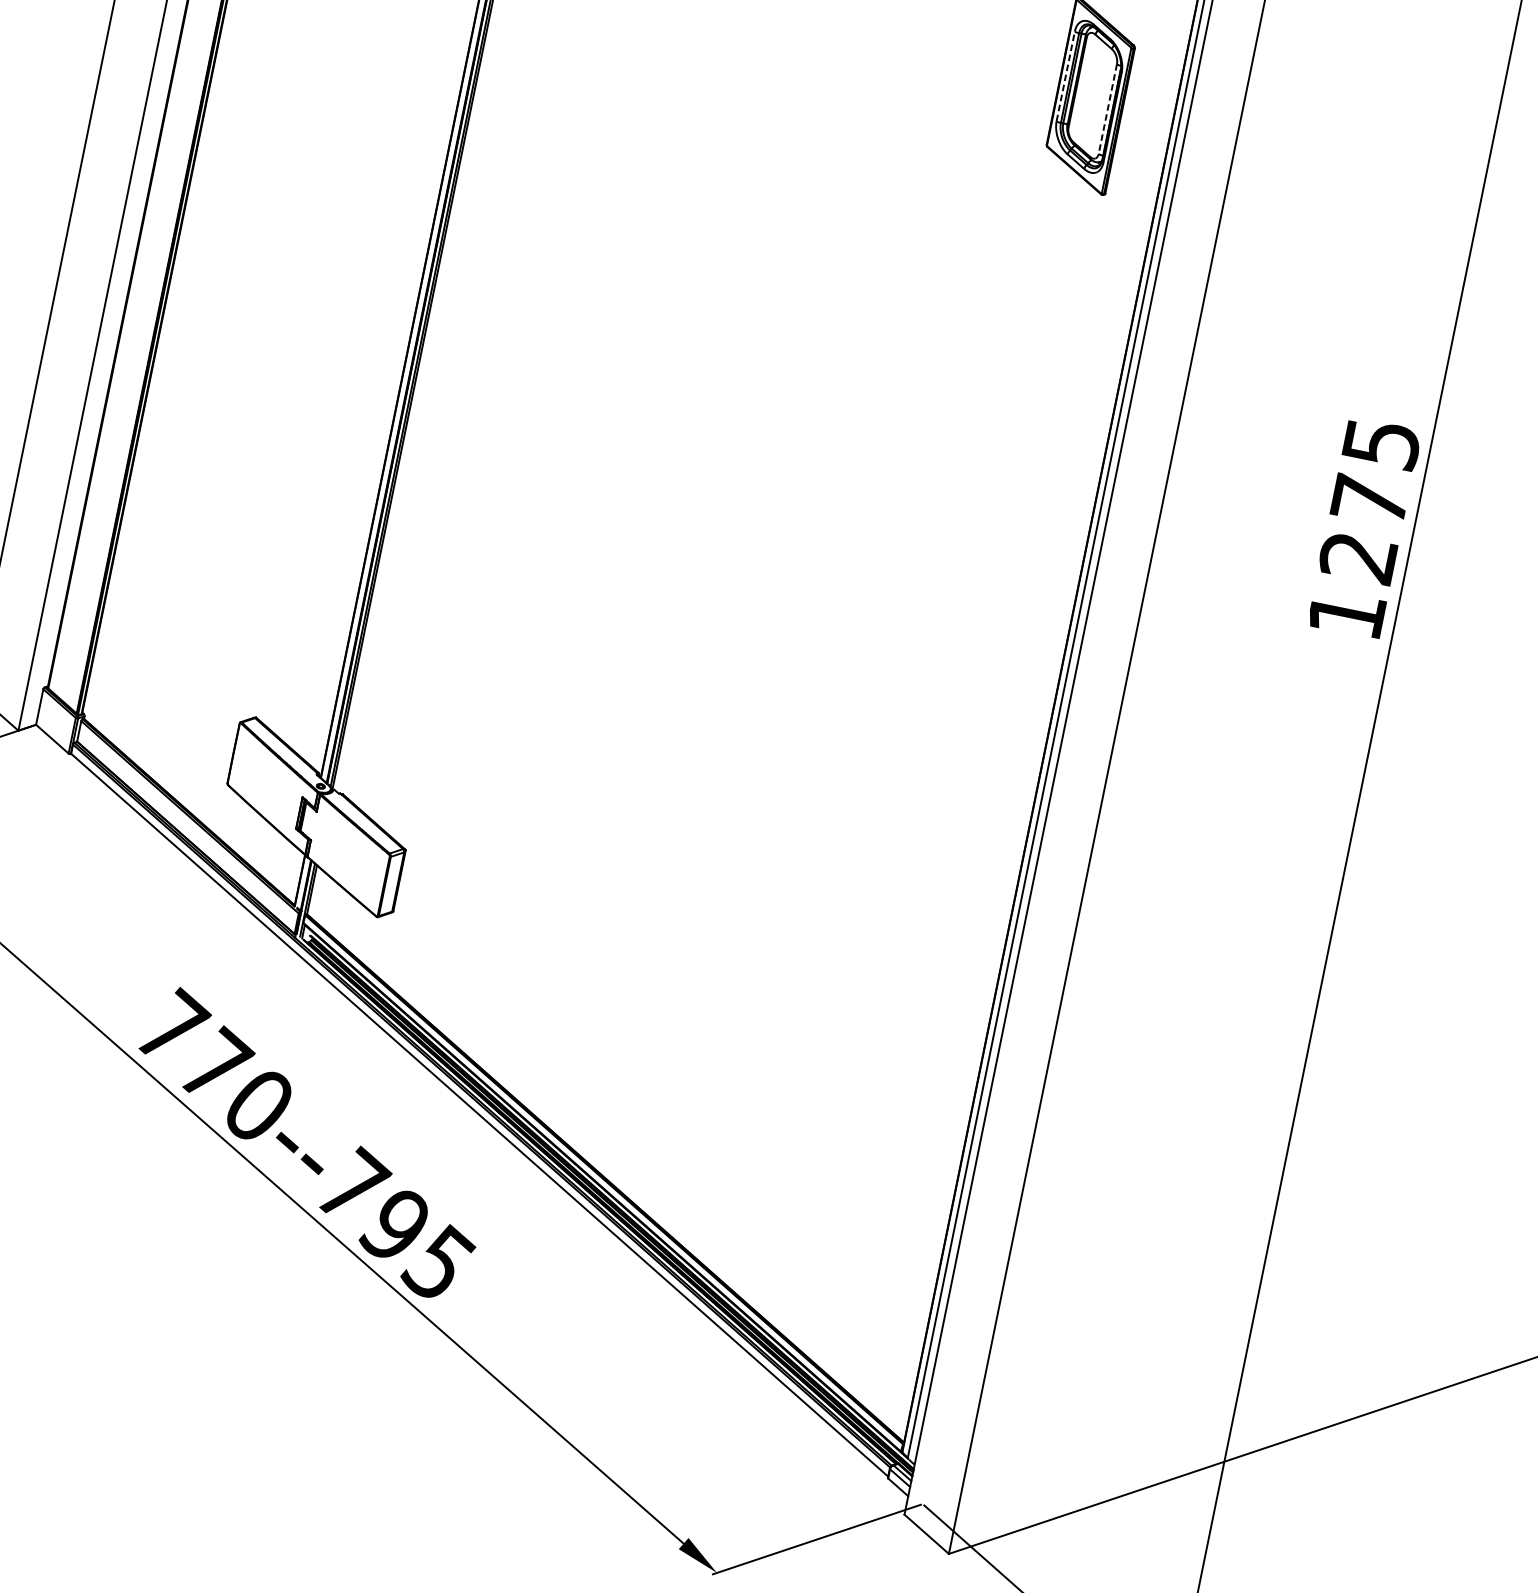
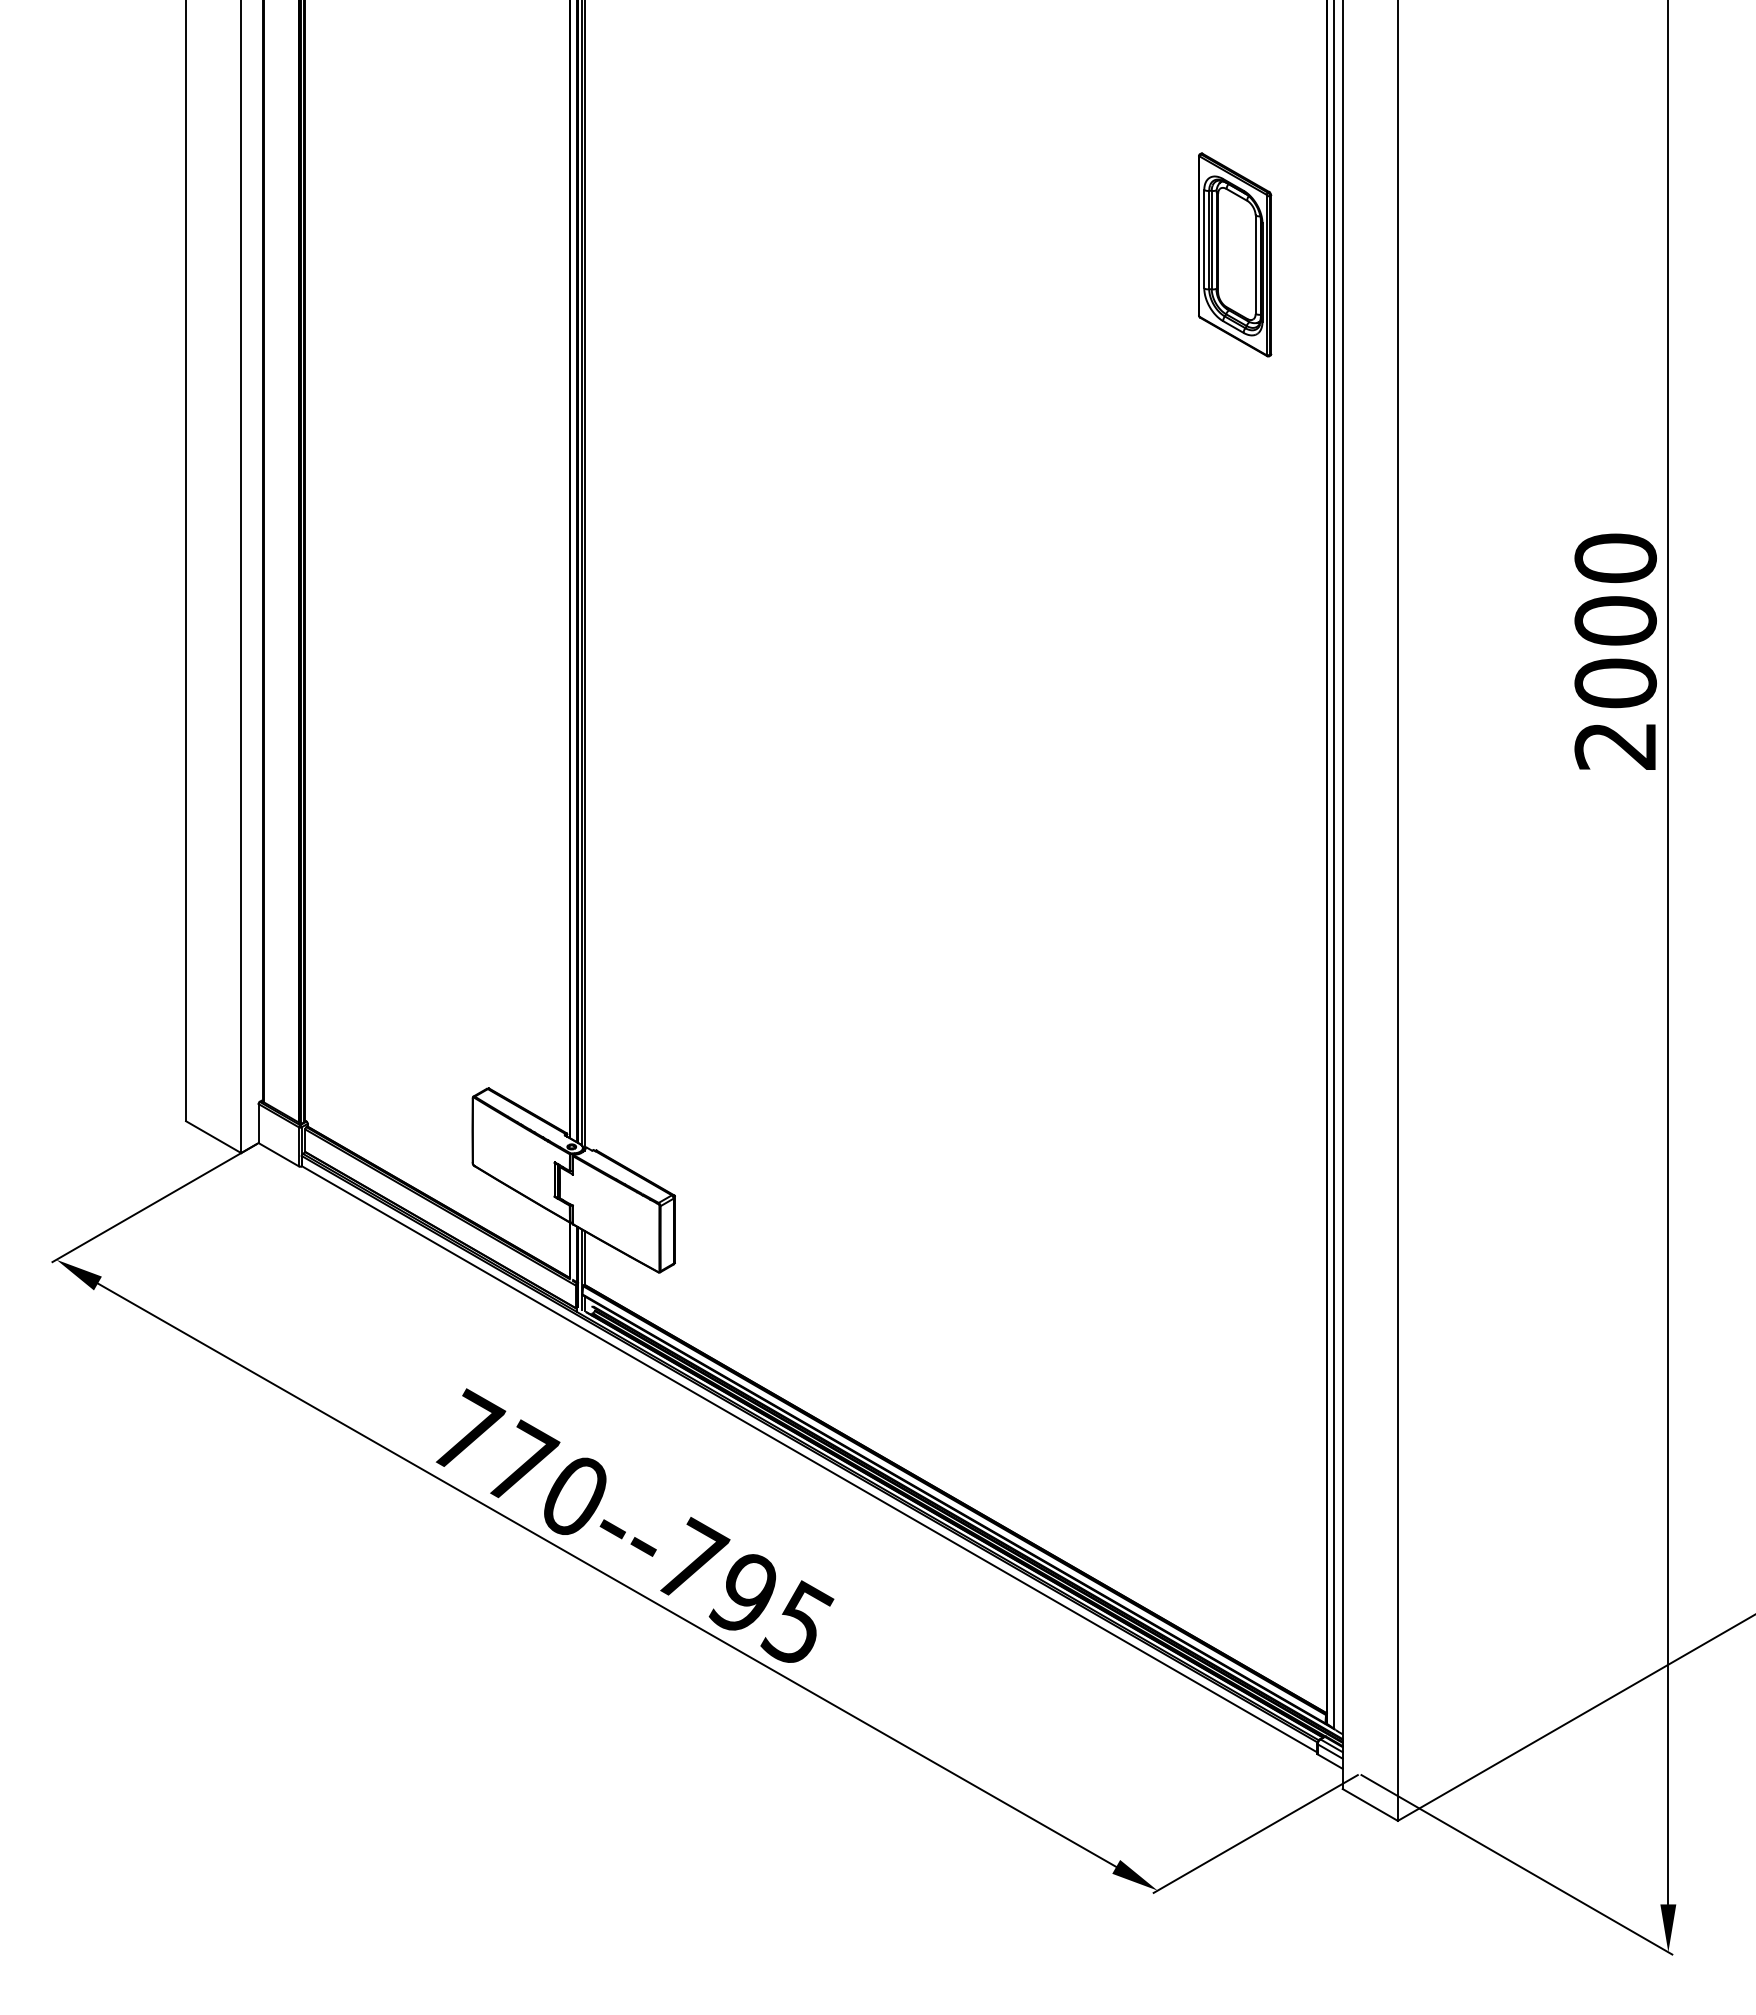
line: (1066, 75) -> (1204, 238), dashed -> solid
line: (1107, 109) -> (1255, 265), dashed -> solid
text: (1364, 528) -> (1615, 651), 1275 -> 2000

